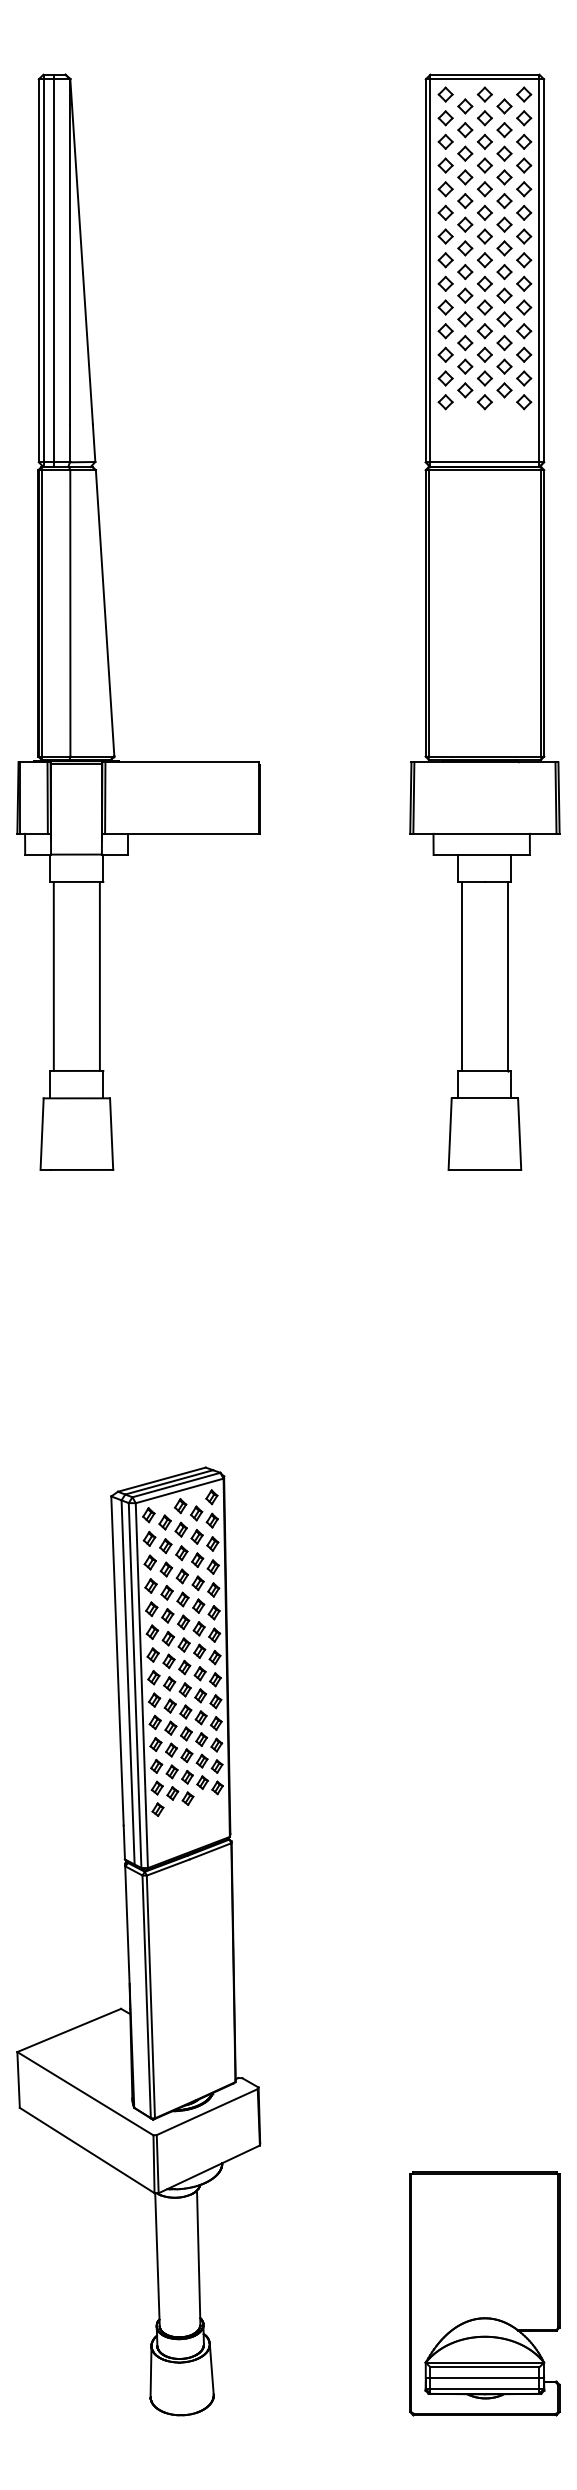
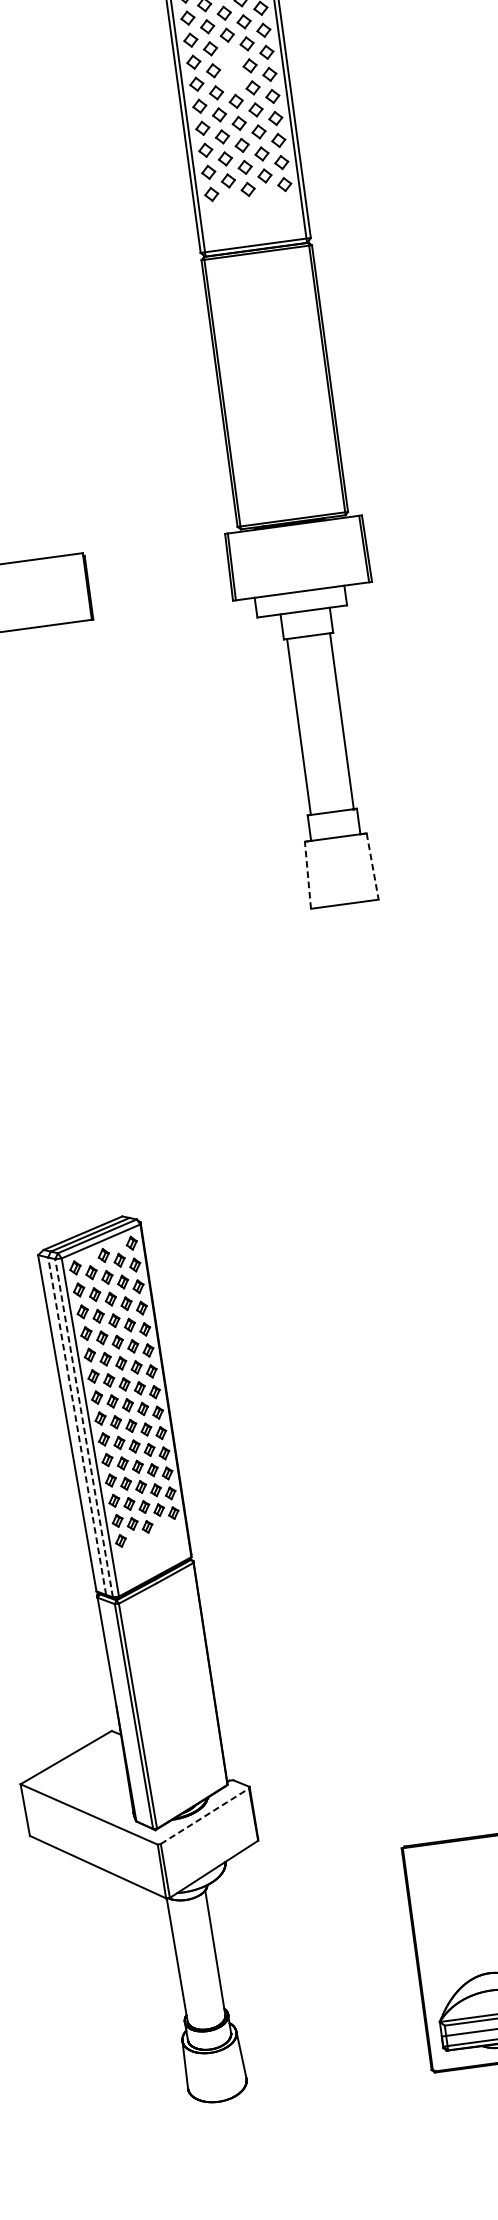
part: (484, 271) -> (231, 67), removed
line: (450, 1134) -> (308, 875), solid -> dashed
line: (519, 1134) -> (372, 866), solid -> dashed
line: (128, 1681) -> (77, 1425), solid -> dashed
line: (135, 1685) -> (84, 1428), solid -> dashed
line: (207, 2111) -> (205, 1815), solid -> dashed

